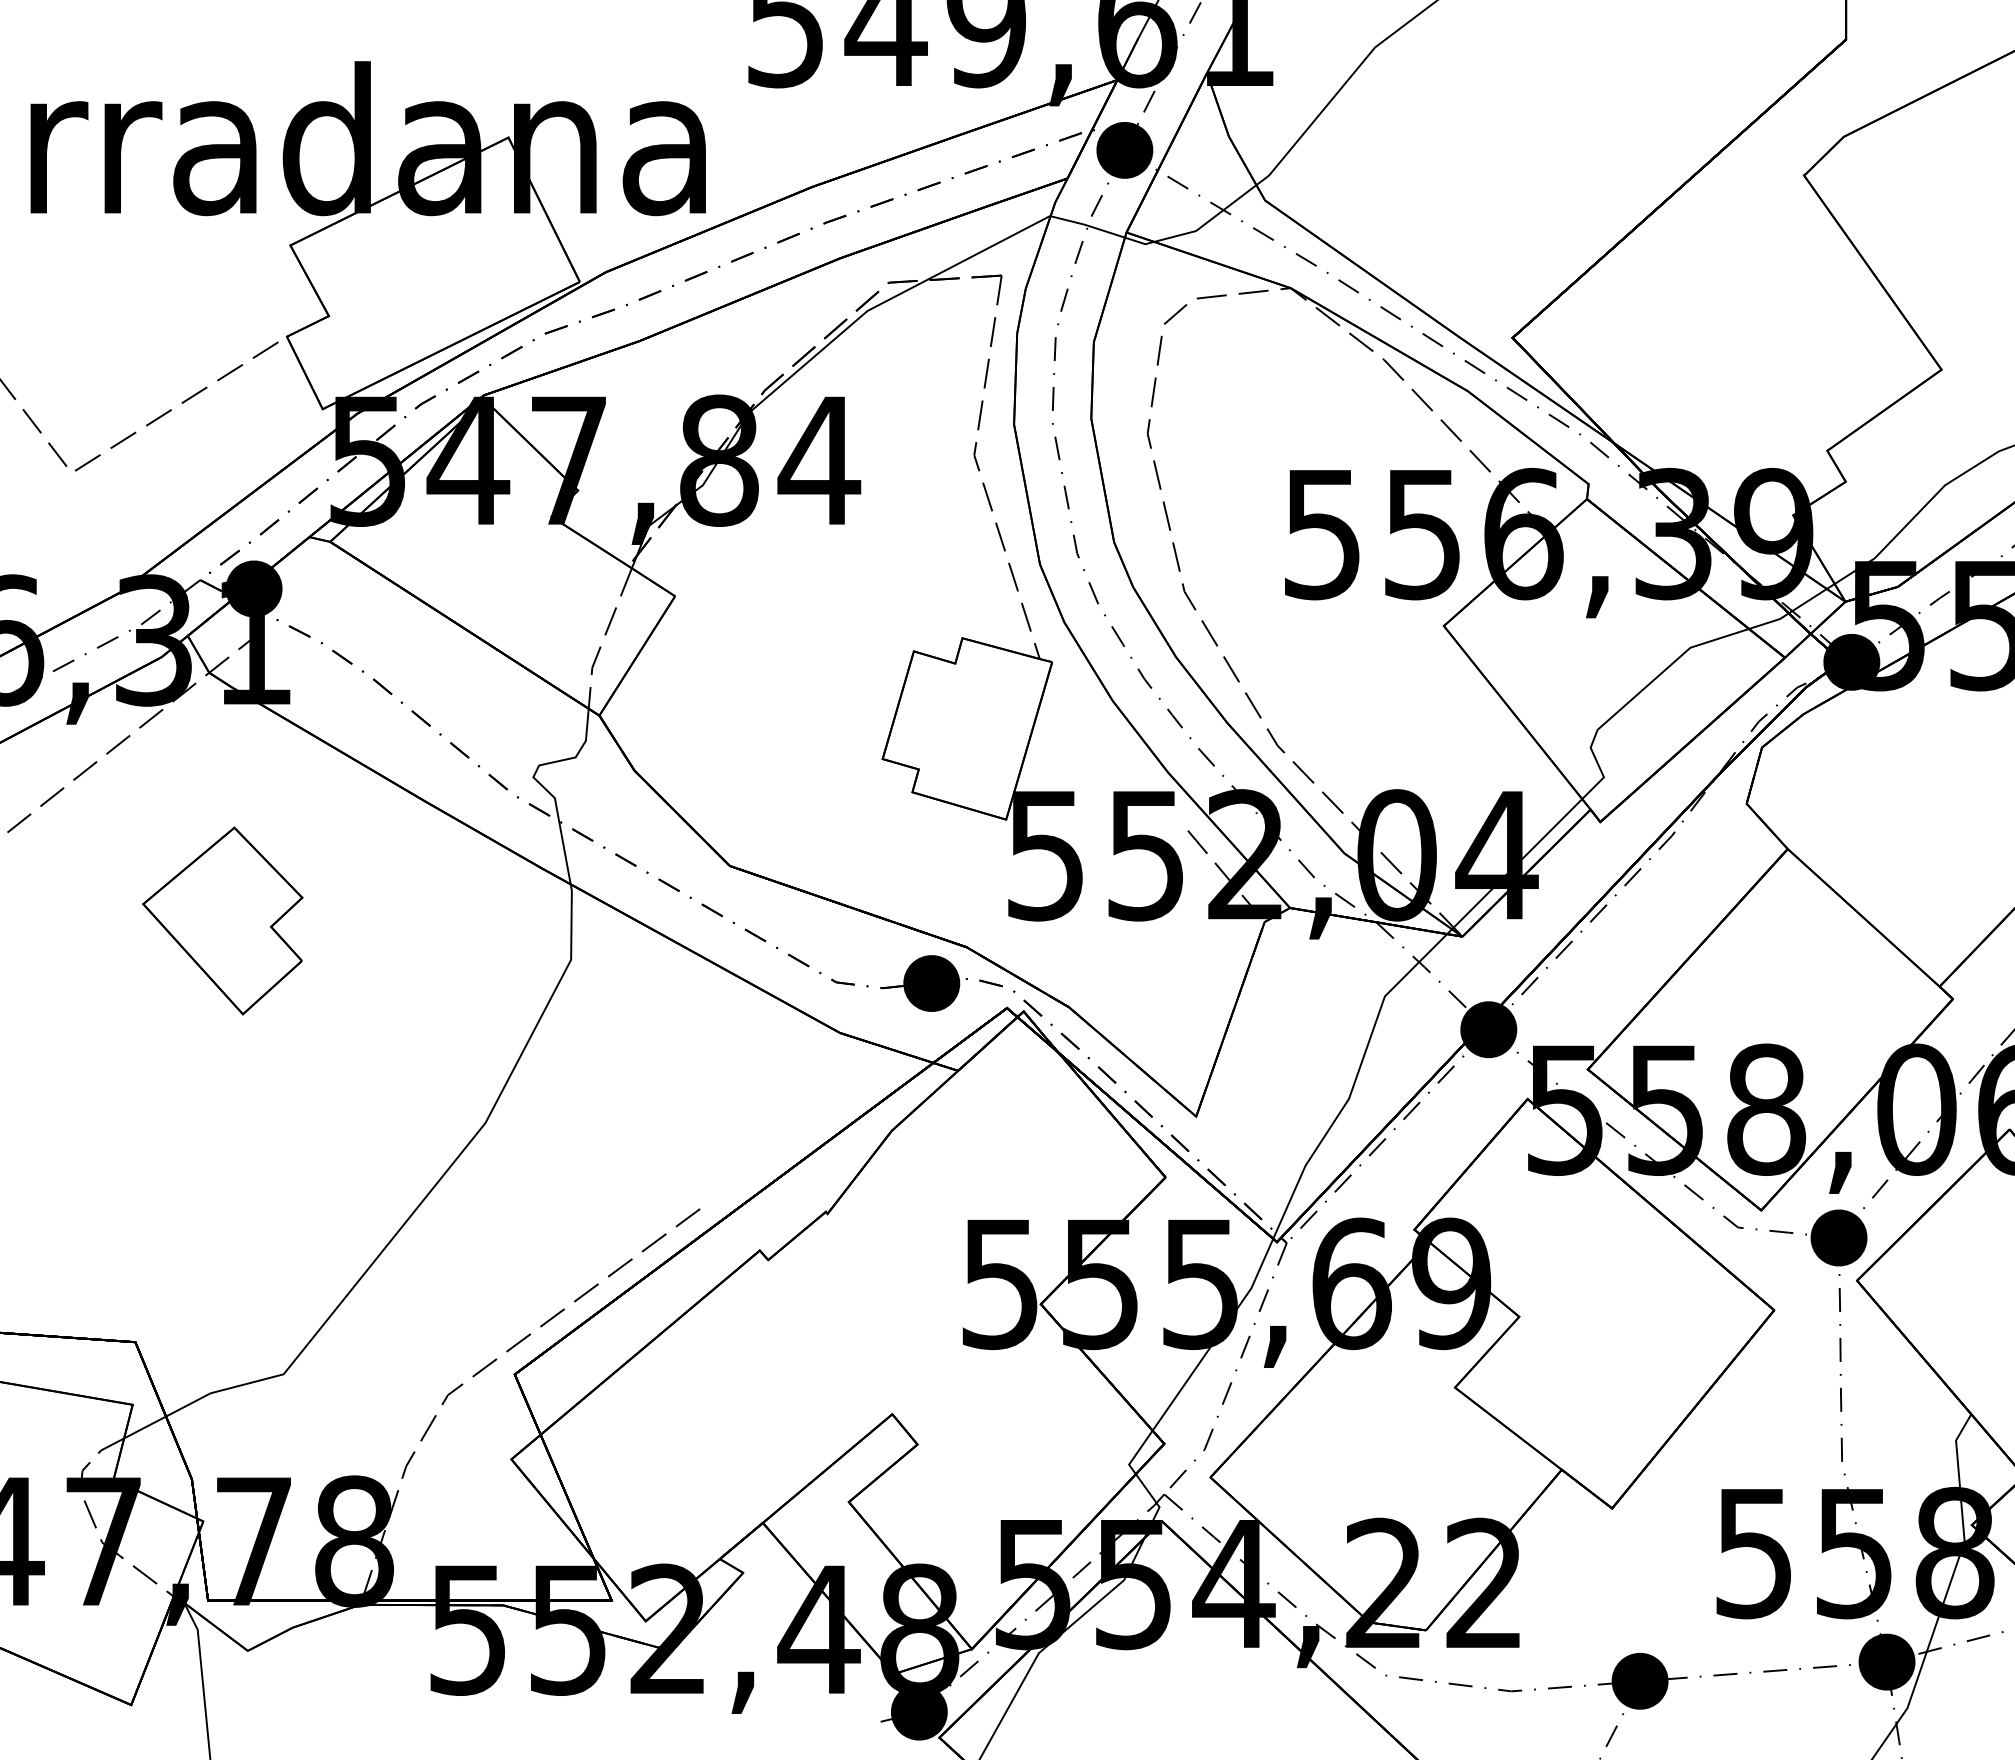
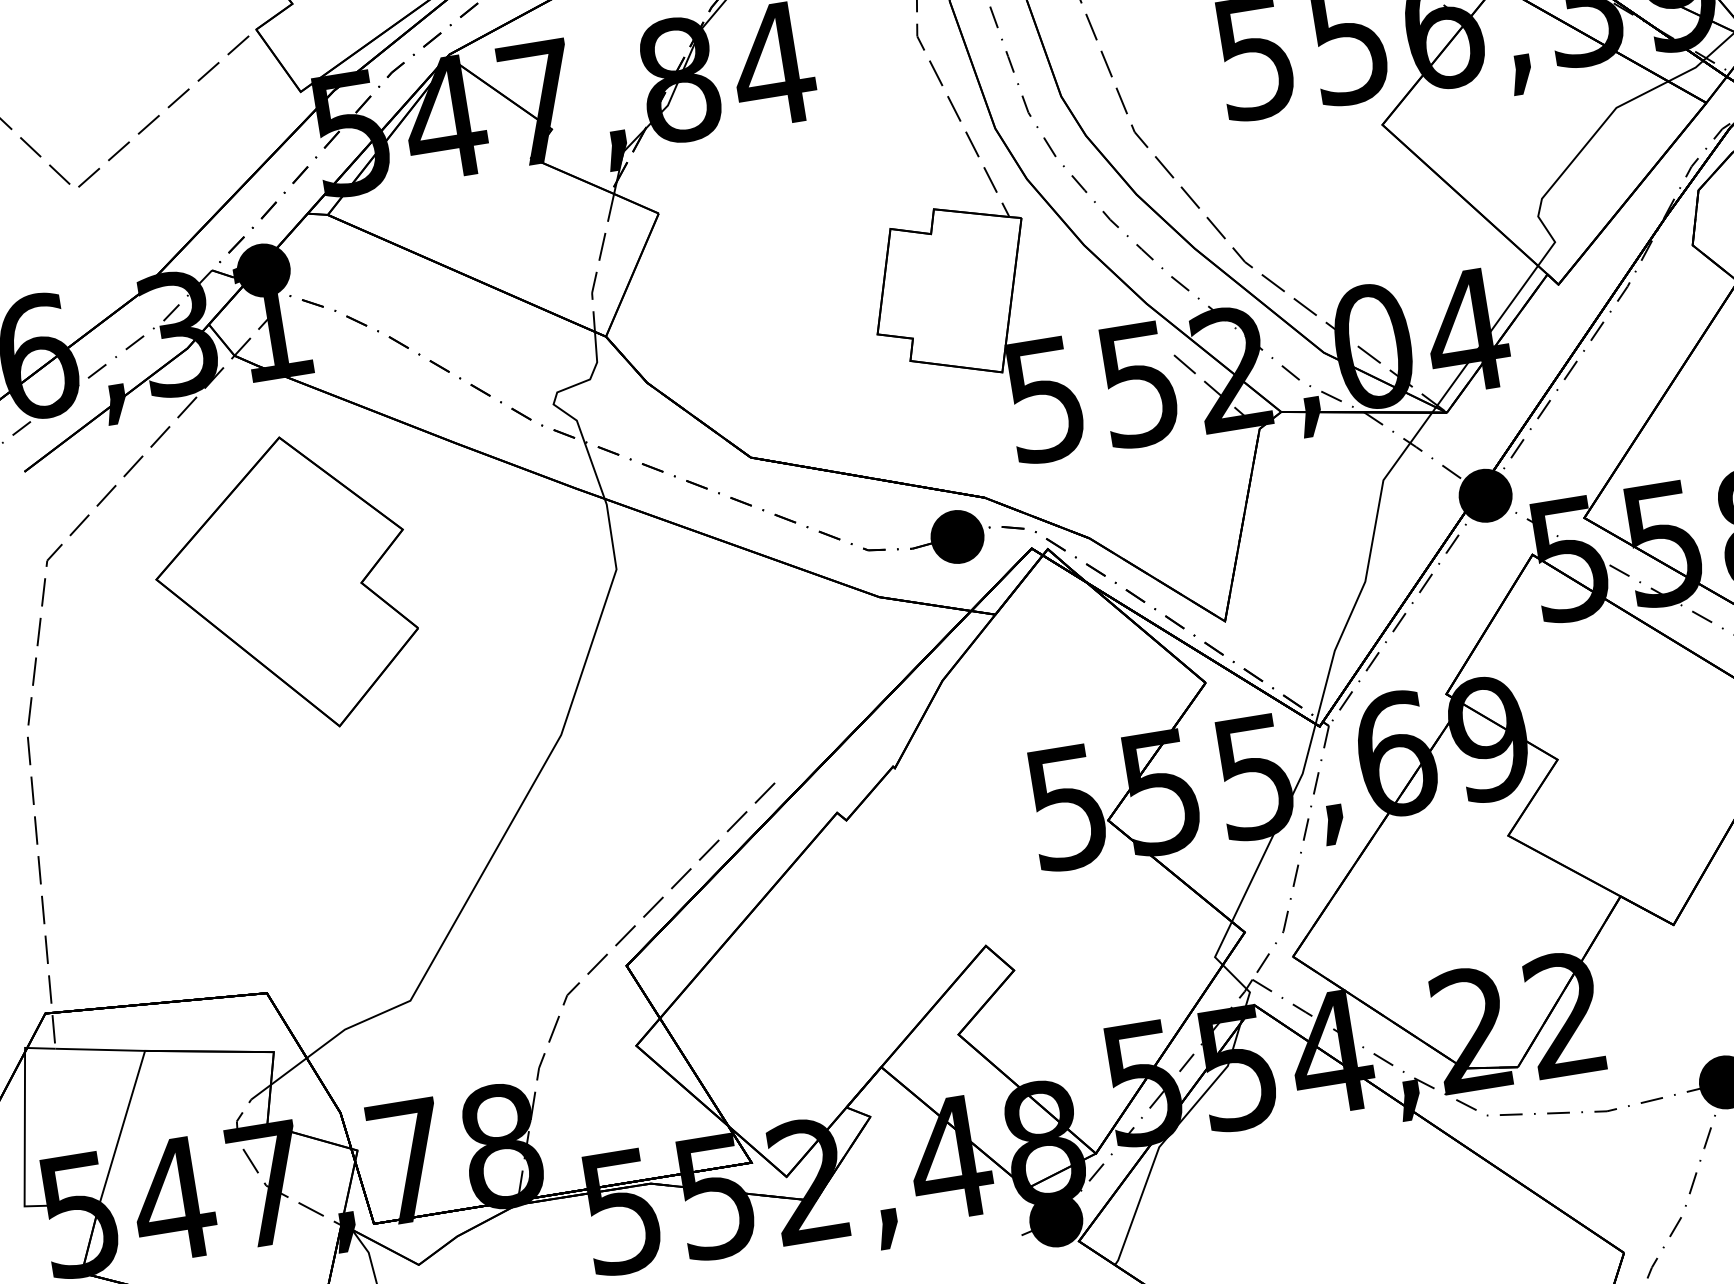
part: (222, 920) -> (284, 585), size x1.67

